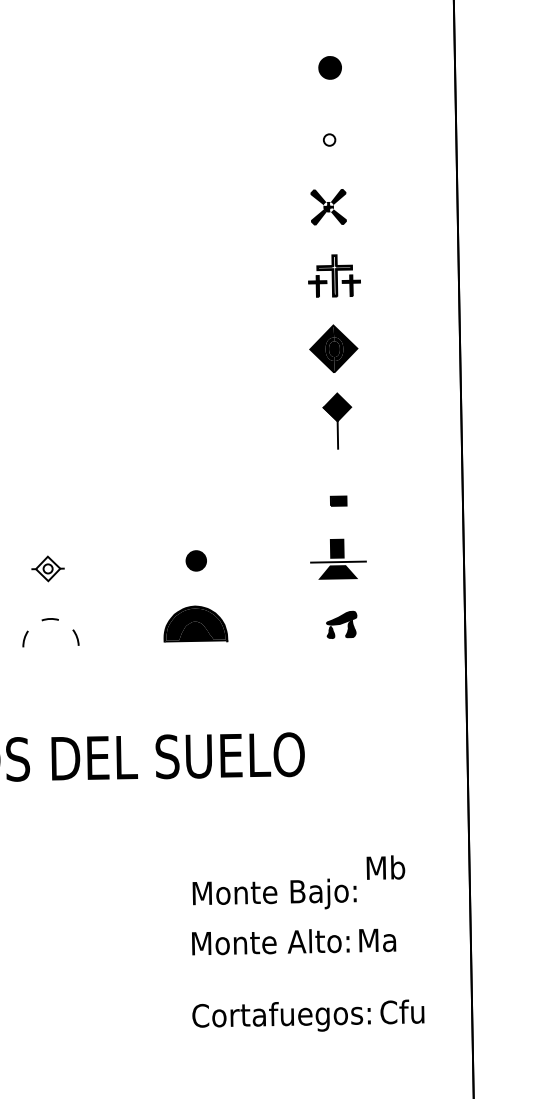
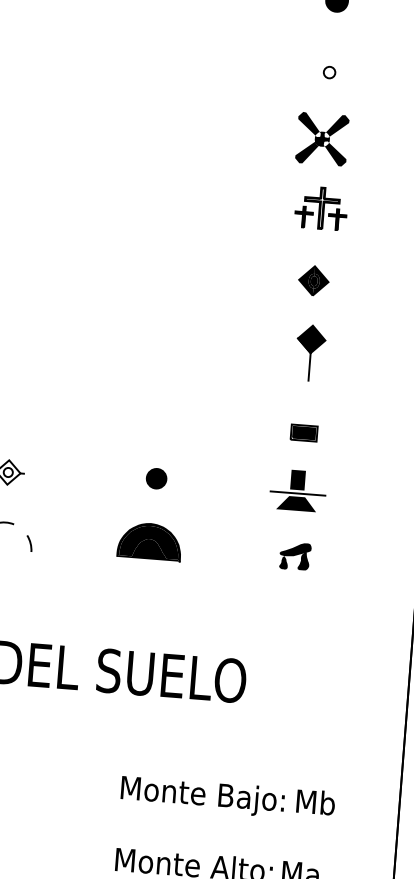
part: (328, 207) -> (322, 139), size x1.43
part: (333, 348) -> (313, 280), size x0.62
part: (338, 500) -> (303, 432), size x1.67
text: (274, 893) -> (202, 795), moved

